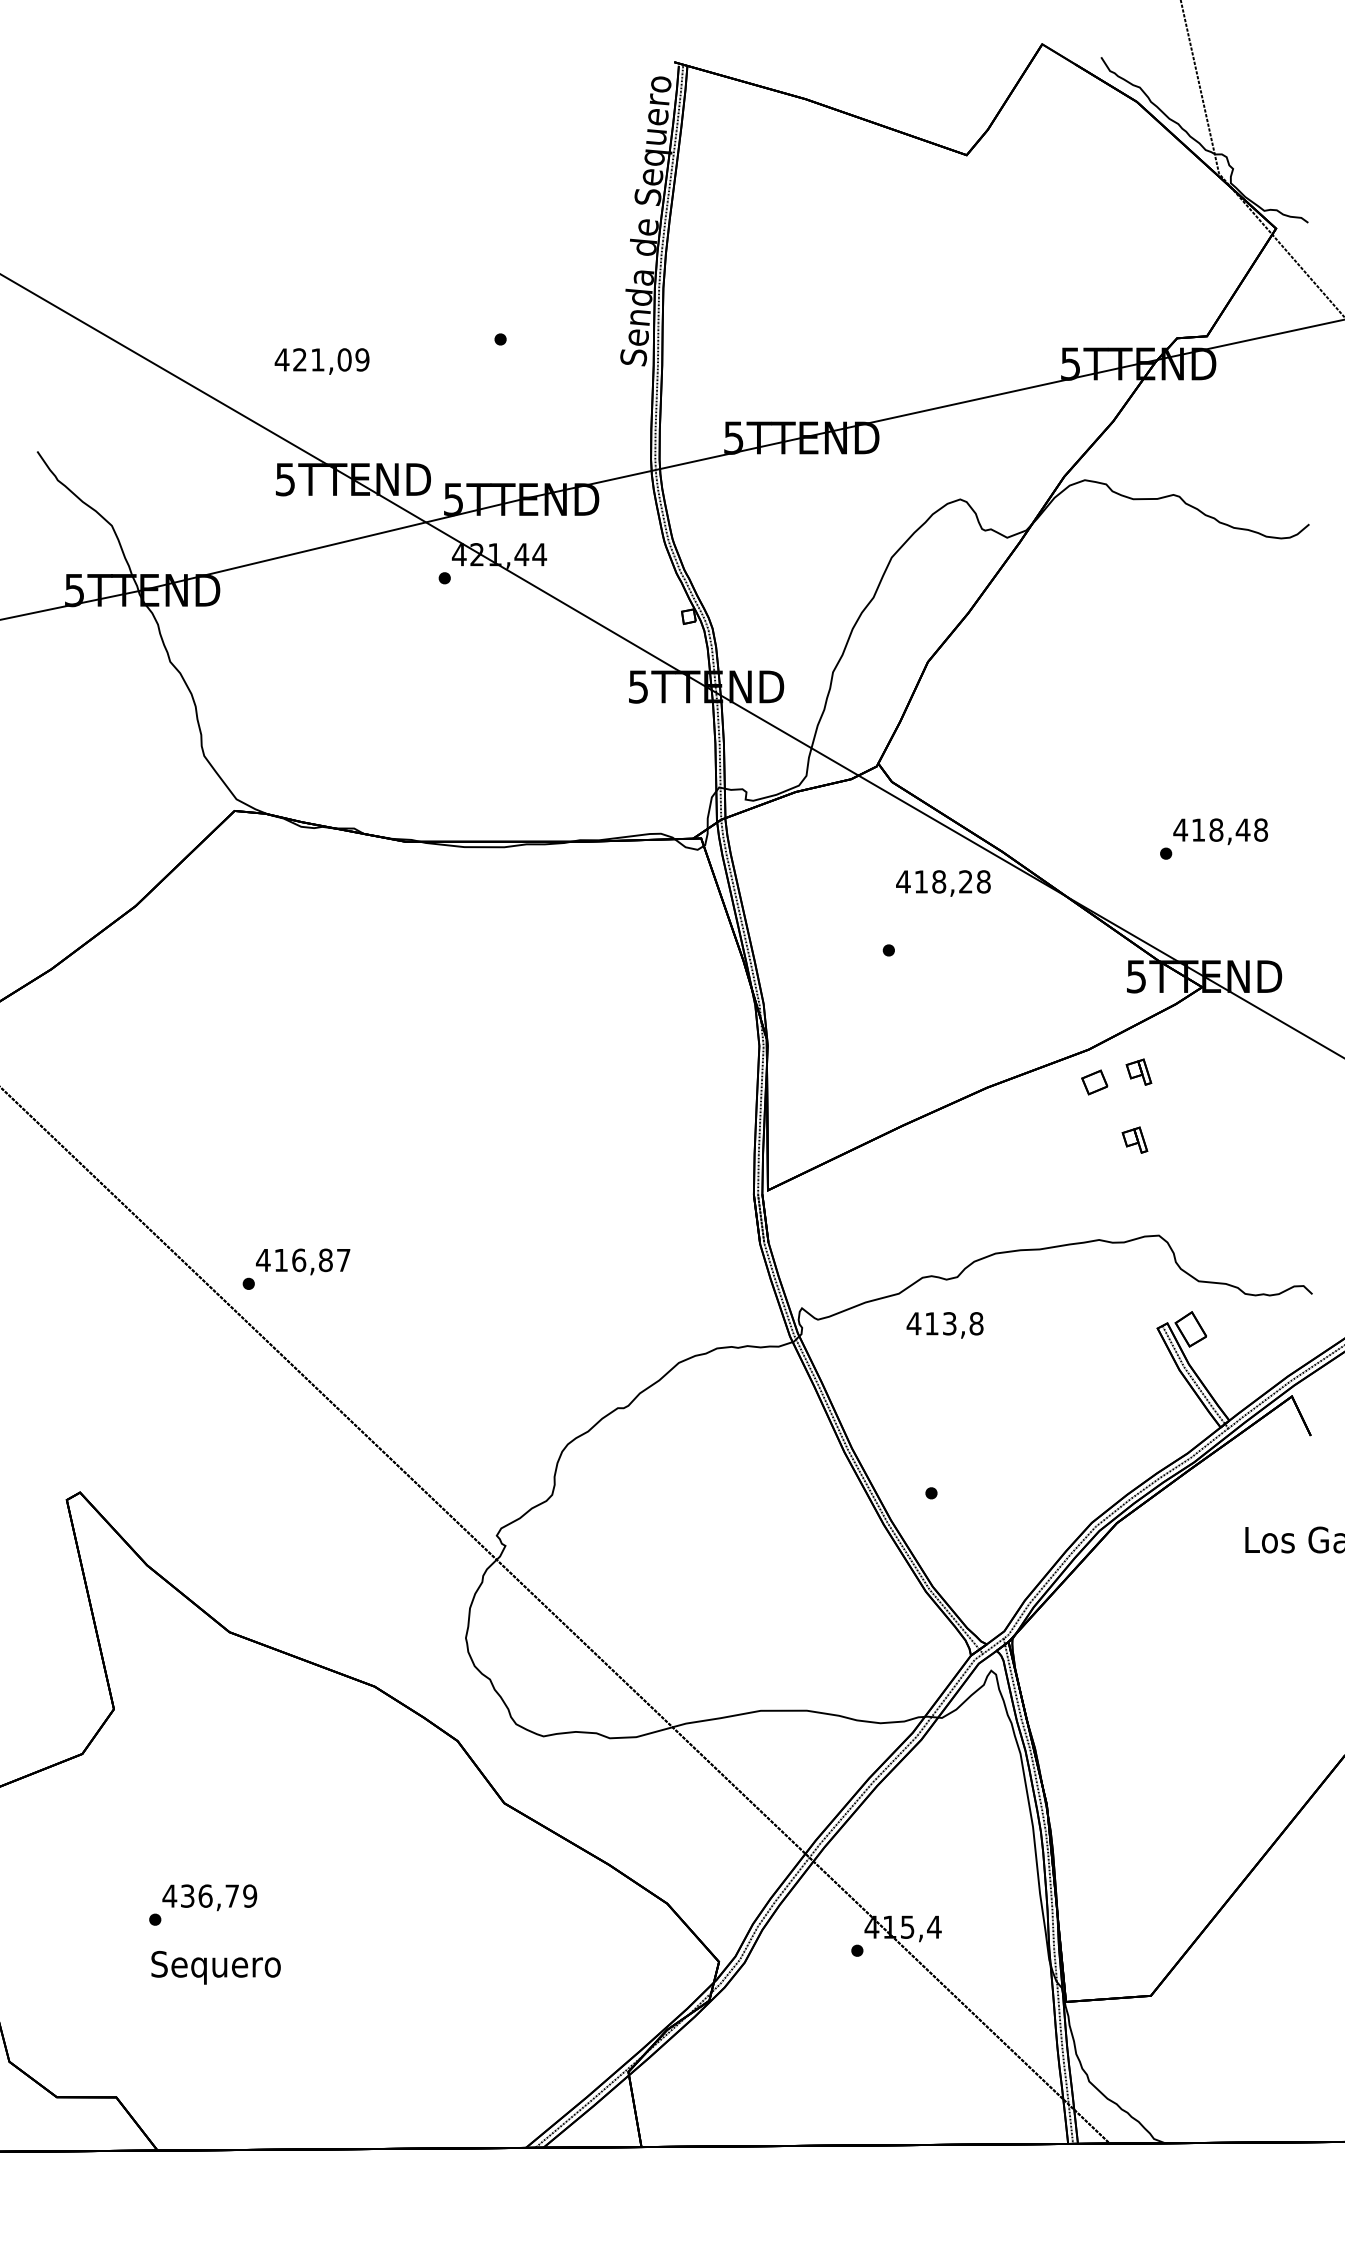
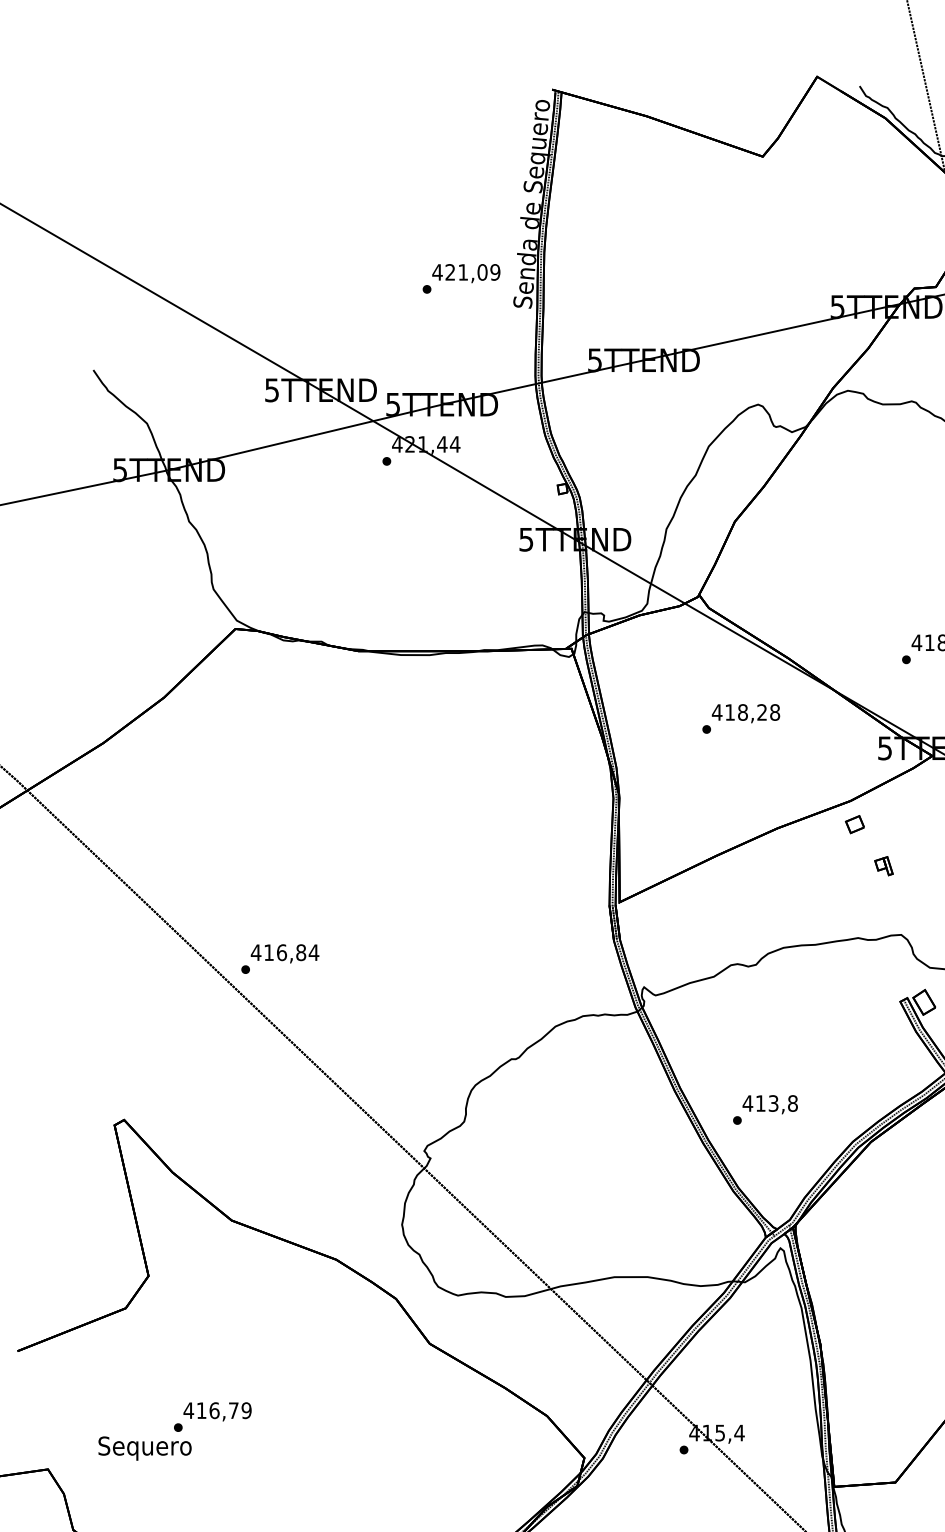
text: (321, 361) -> (465, 273), moved
text: (943, 883) -> (746, 713), moved
part: (1138, 1071) -> (886, 816), removed
text: (343, 1260) -> (313, 952), 416,87 -> 416,84
text: (944, 1325) -> (769, 1104), moved
text: (187, 1895) -> (201, 1410), 436,79 -> 416,79
text: (215, 1967) -> (144, 1448), moved

